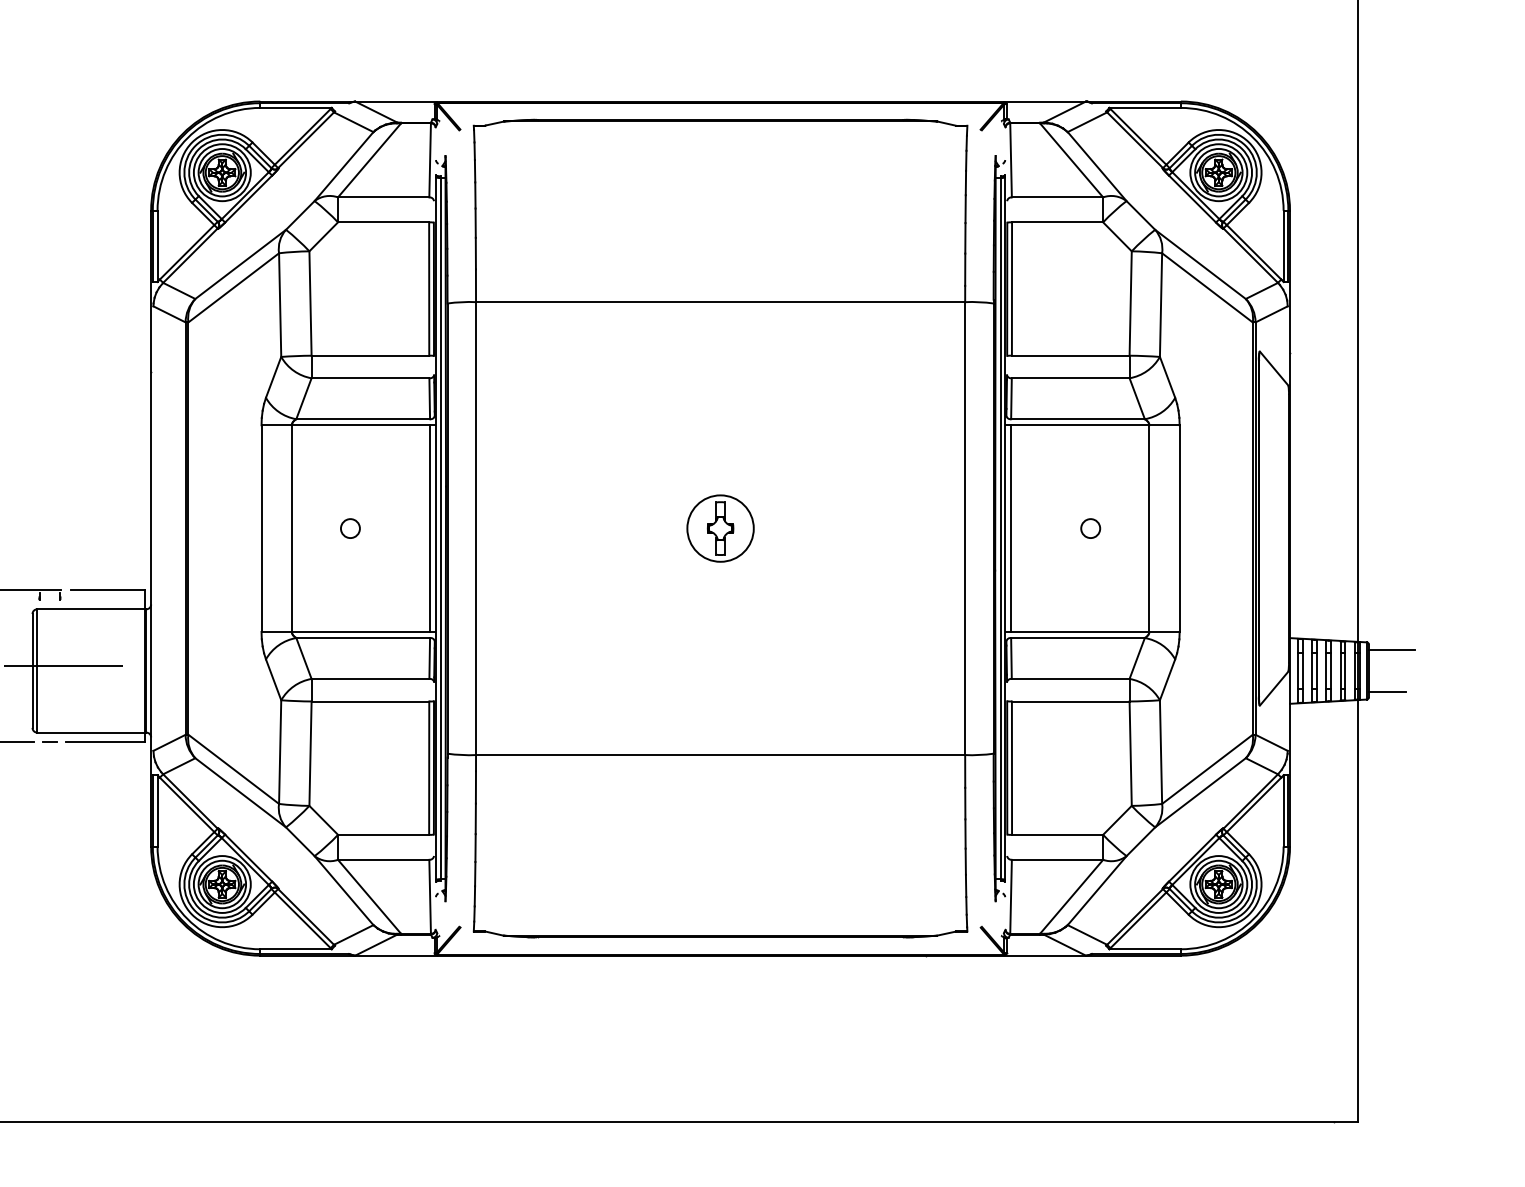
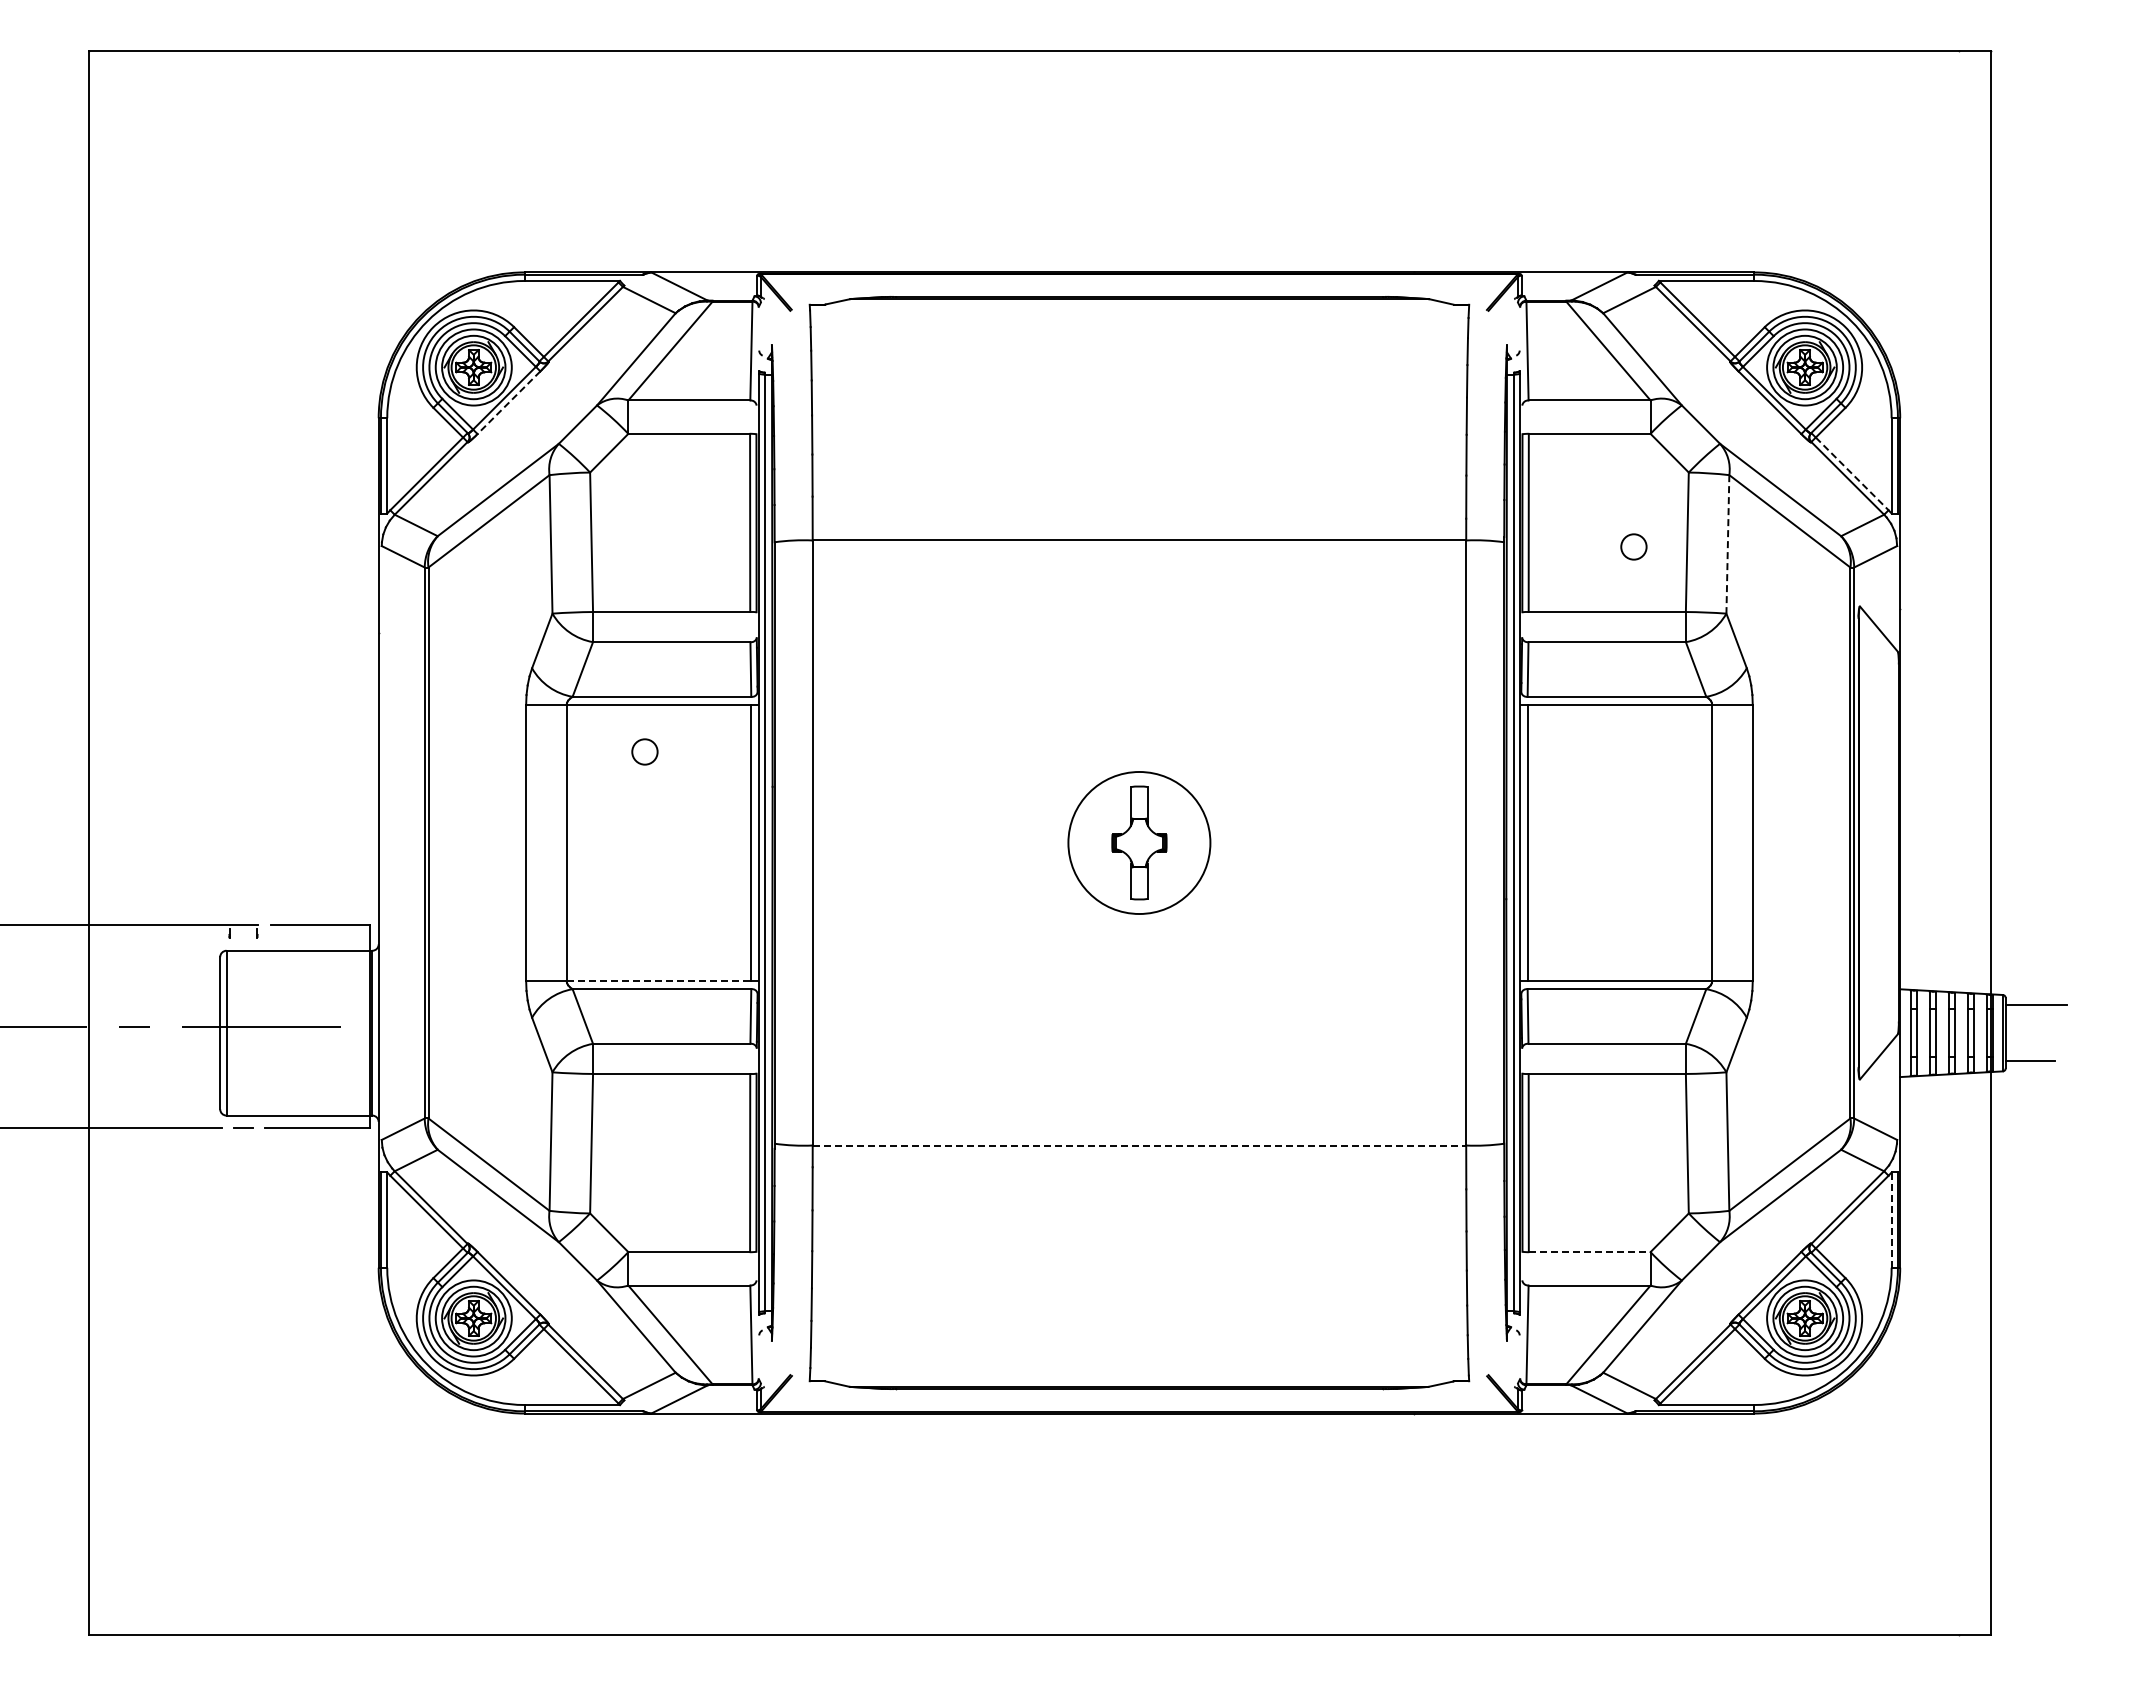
line: (248, 199) -> (508, 403), solid -> dashed
line: (1254, 252) -> (1852, 474), solid -> dashed
line: (1160, 305) -> (1727, 544), solid -> dashed
circle: (350, 528) -> (644, 751), moved
part: (720, 528) -> (1139, 842), size x1.6
circle: (1090, 528) -> (1633, 546), moved
line: (361, 632) -> (659, 981), solid -> dashed
line: (720, 755) -> (1139, 1145), solid -> dashed
line: (1283, 811) -> (1891, 1220), solid -> dashed
line: (1057, 835) -> (1589, 1252), solid -> dashed

